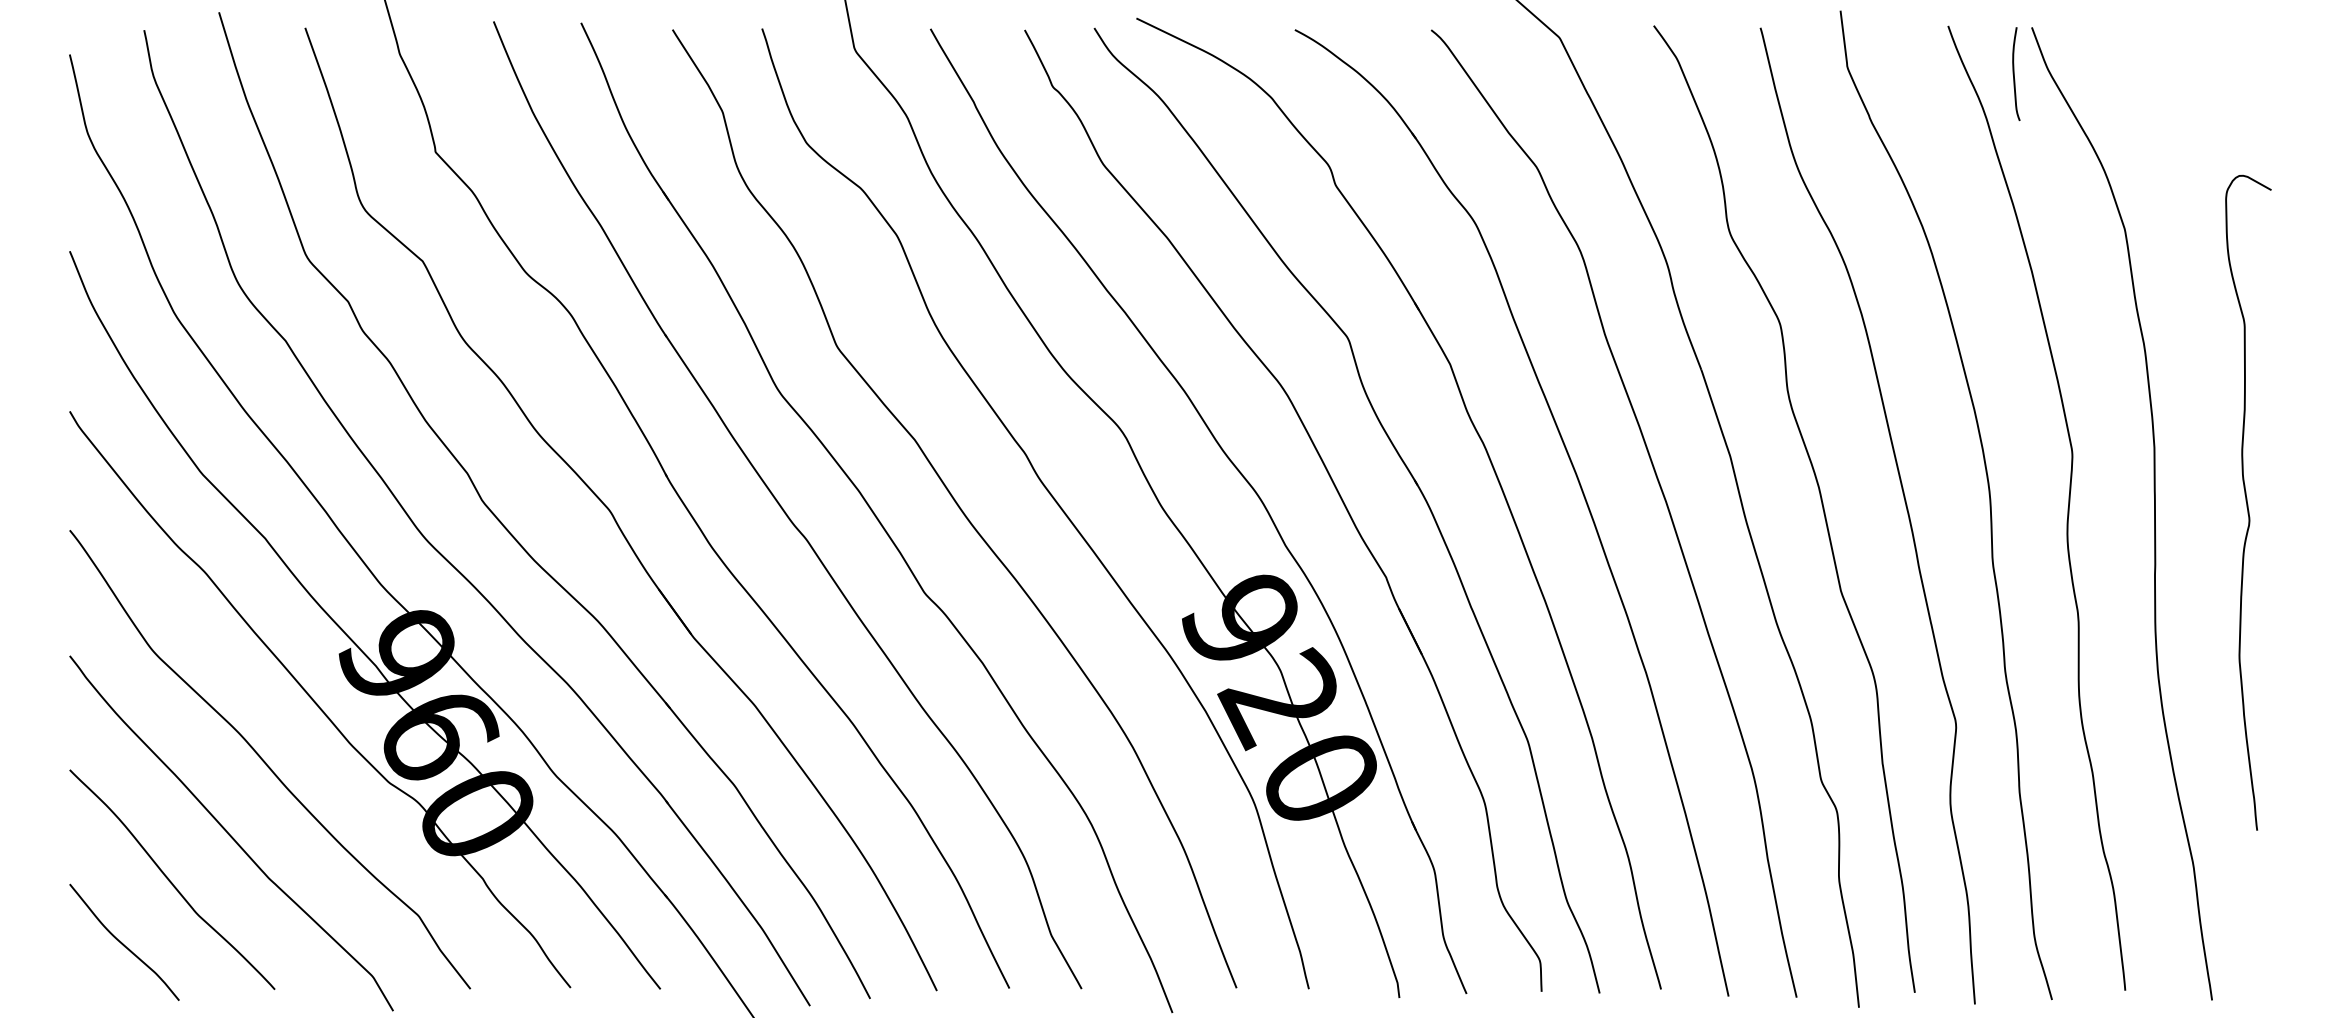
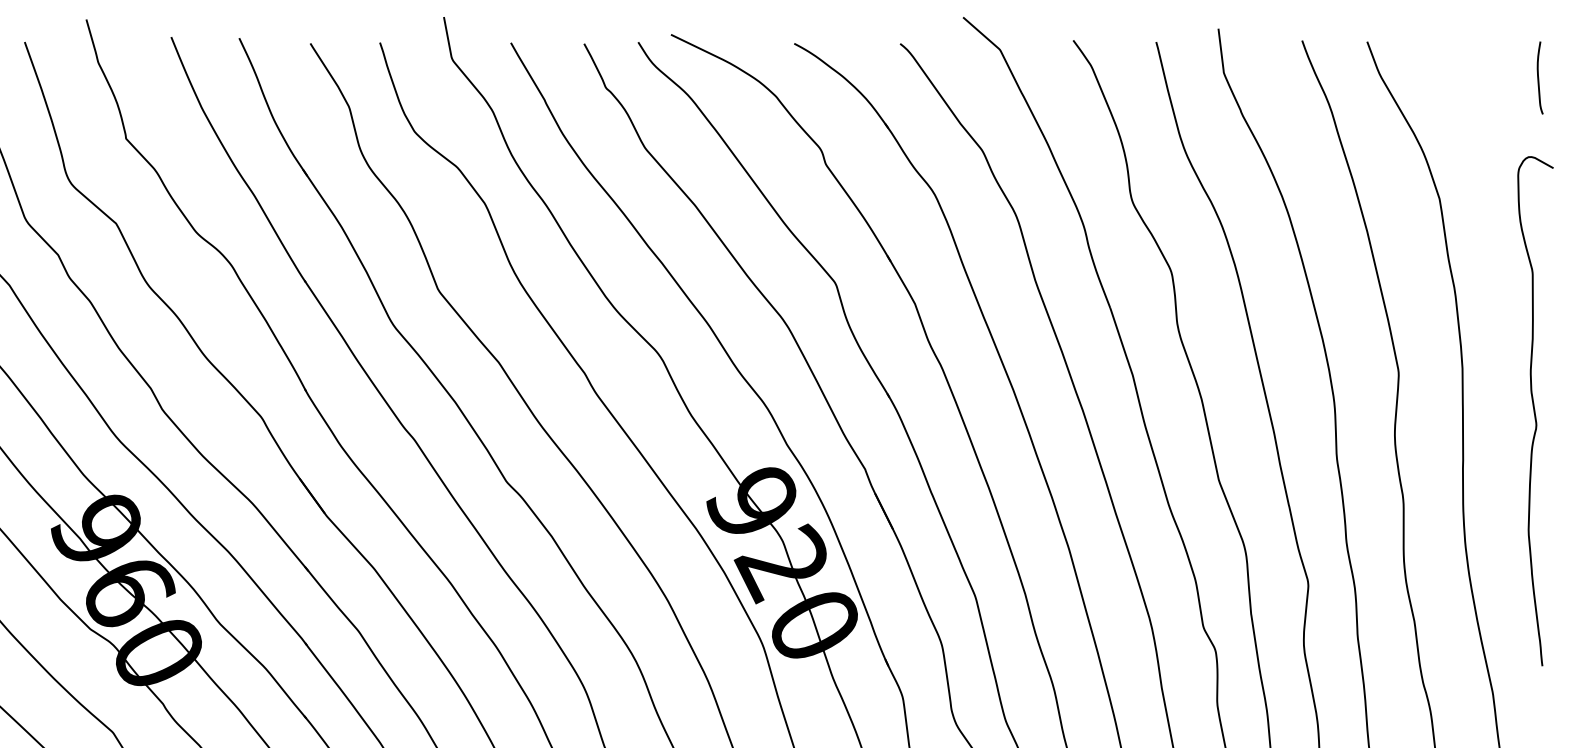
curve: (2014, 74) -> (1538, 78), moved

